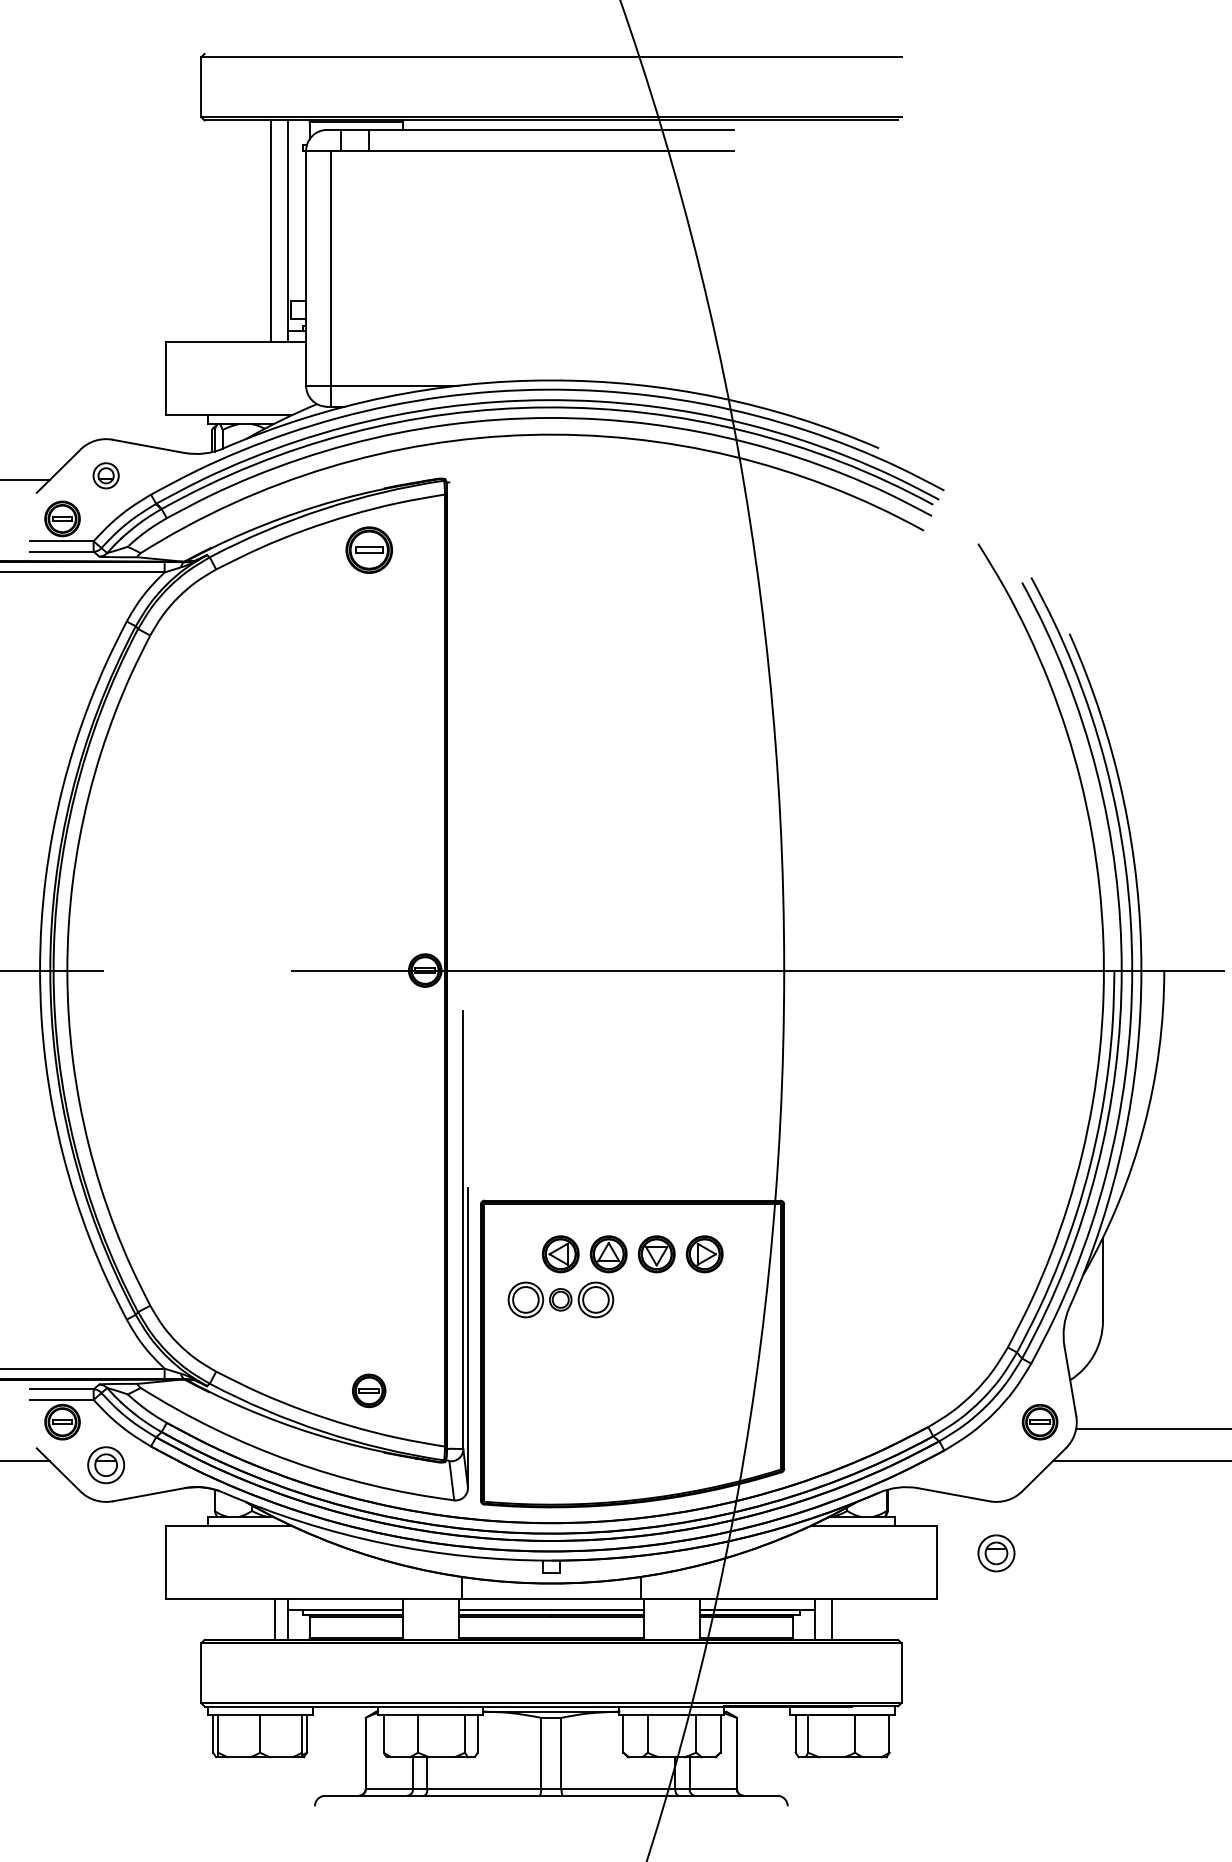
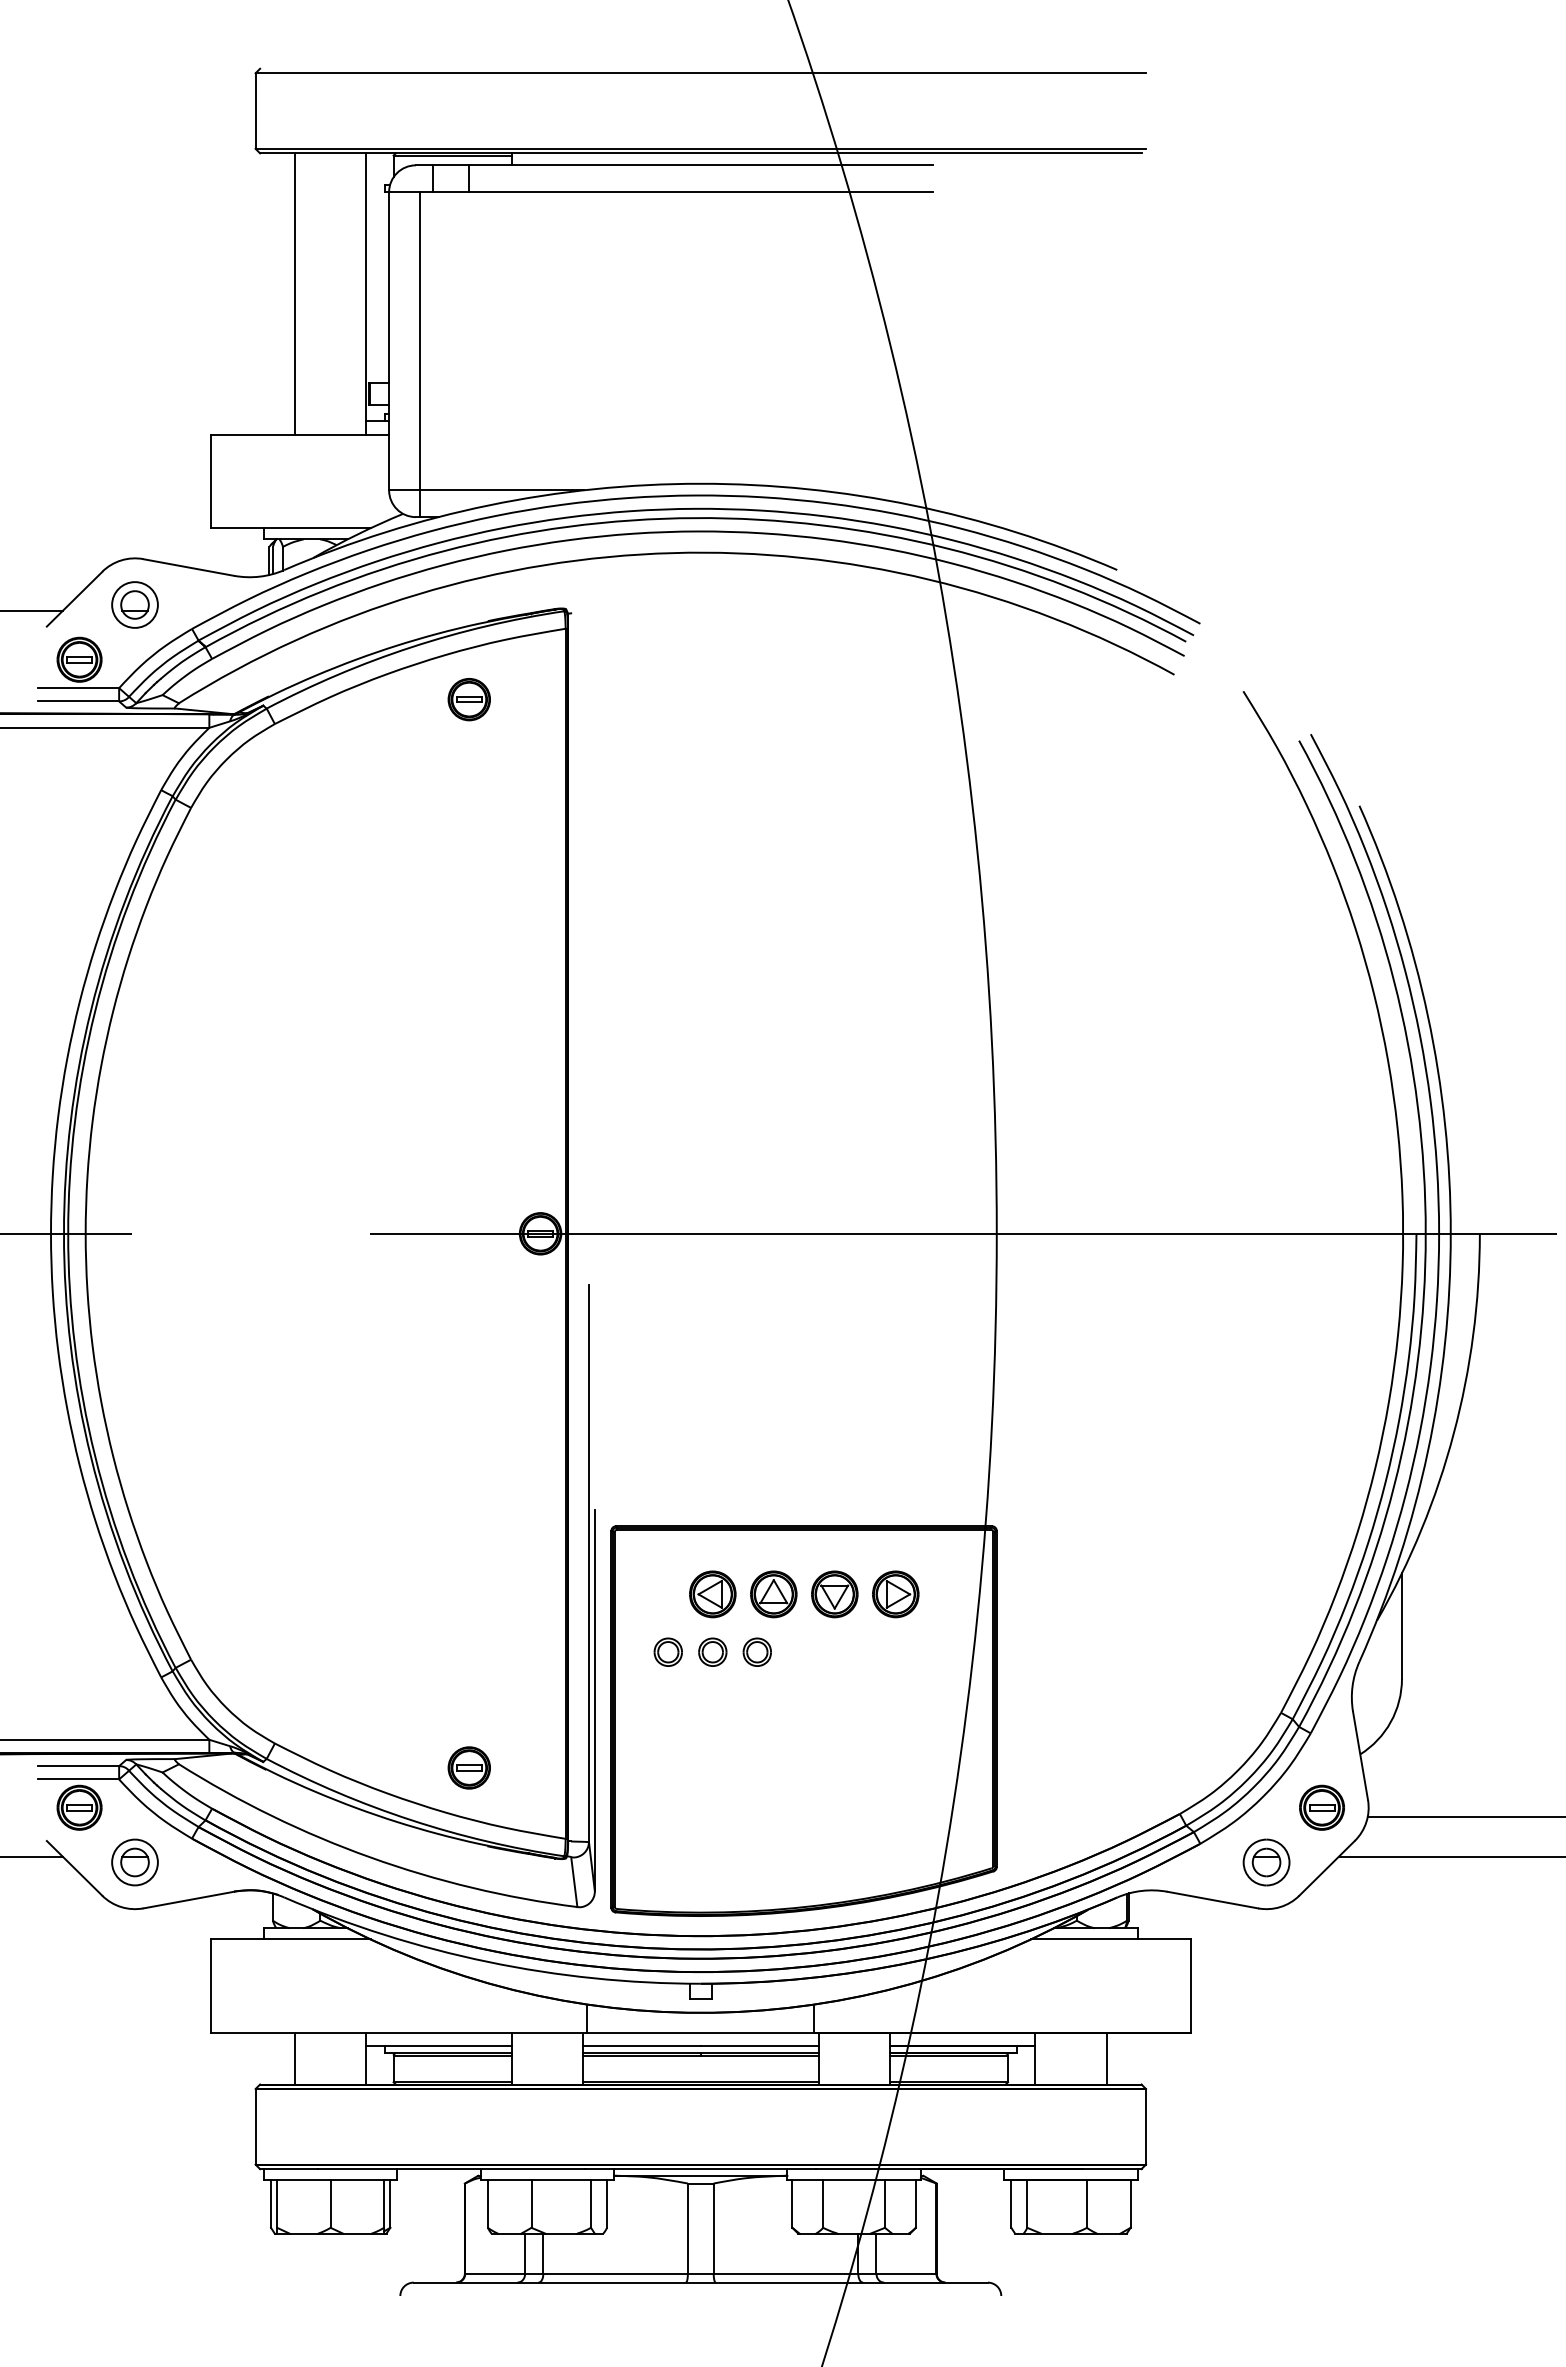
line: (271, 230) -> (295, 293), moved
part: (105, 475) -> (134, 604), size x1.43
part: (368, 550) -> (468, 699), size x0.71
part: (525, 1299) -> (667, 1651), size x0.62
part: (595, 1299) -> (756, 1651), size x0.62
part: (996, 1553) -> (1266, 1862), moved
line: (274, 1619) -> (295, 2058), moved
line: (831, 1619) -> (1106, 2058), moved

